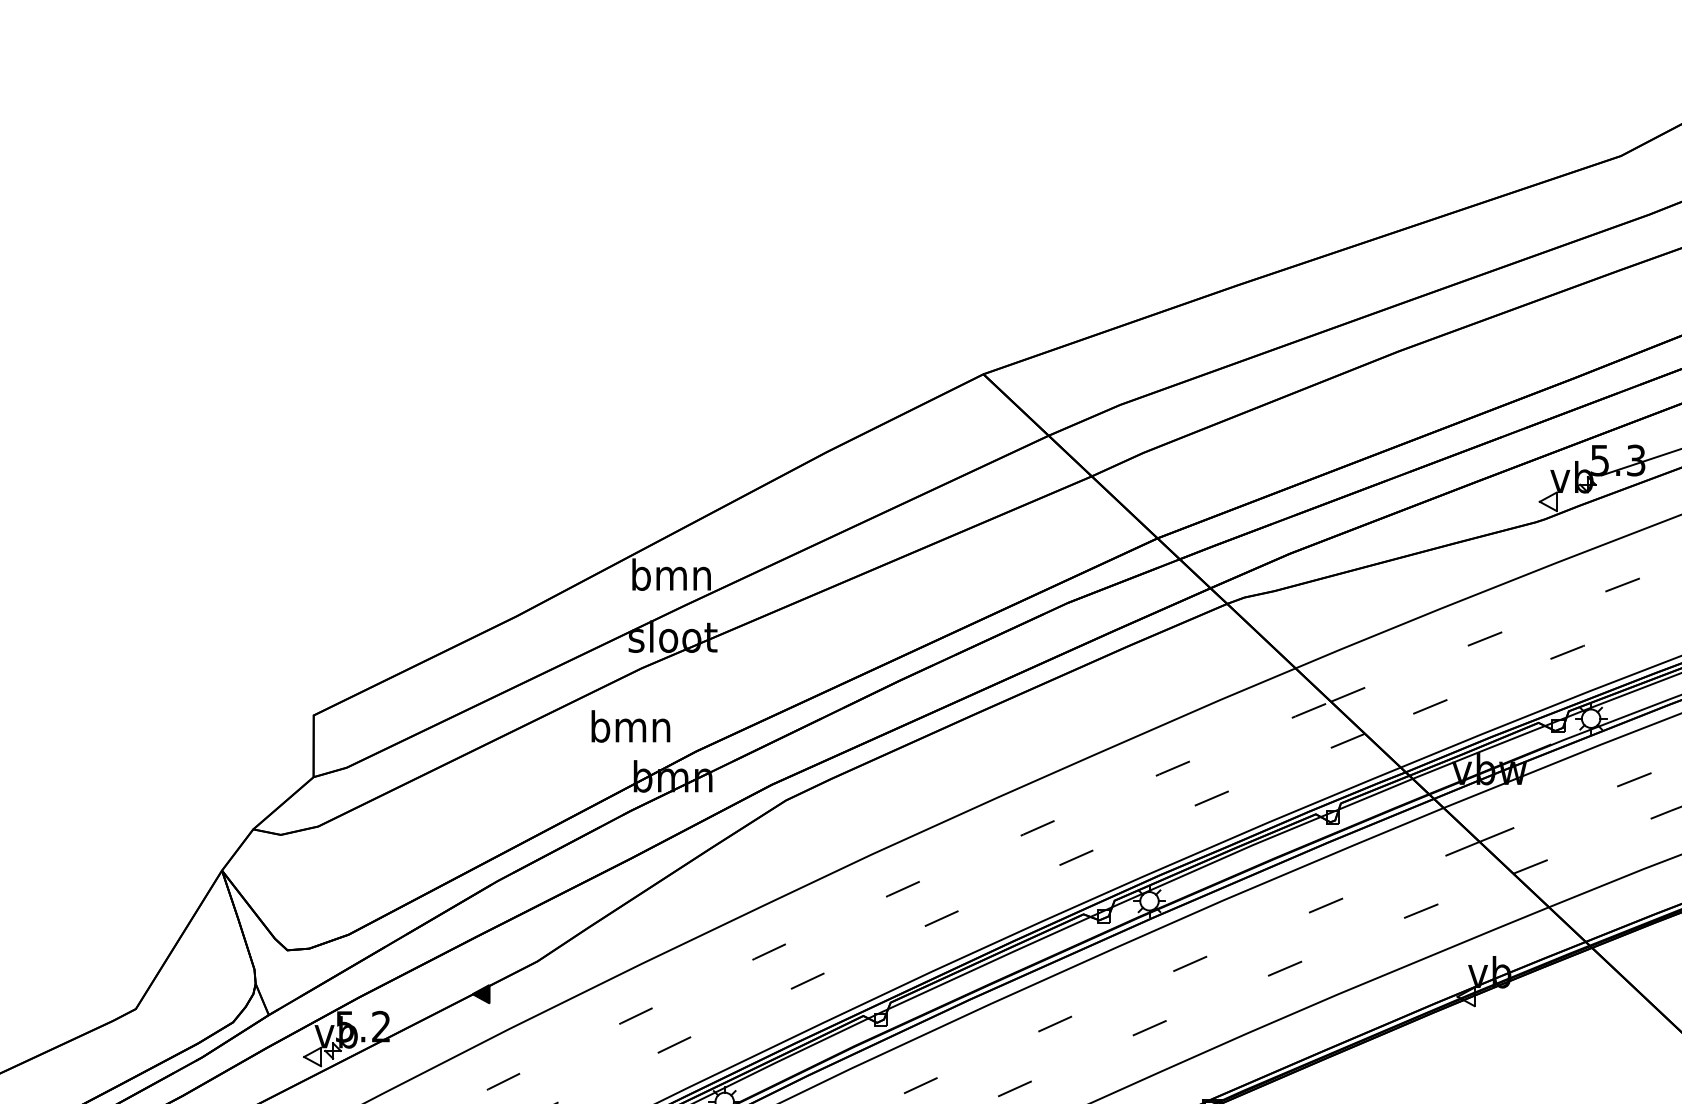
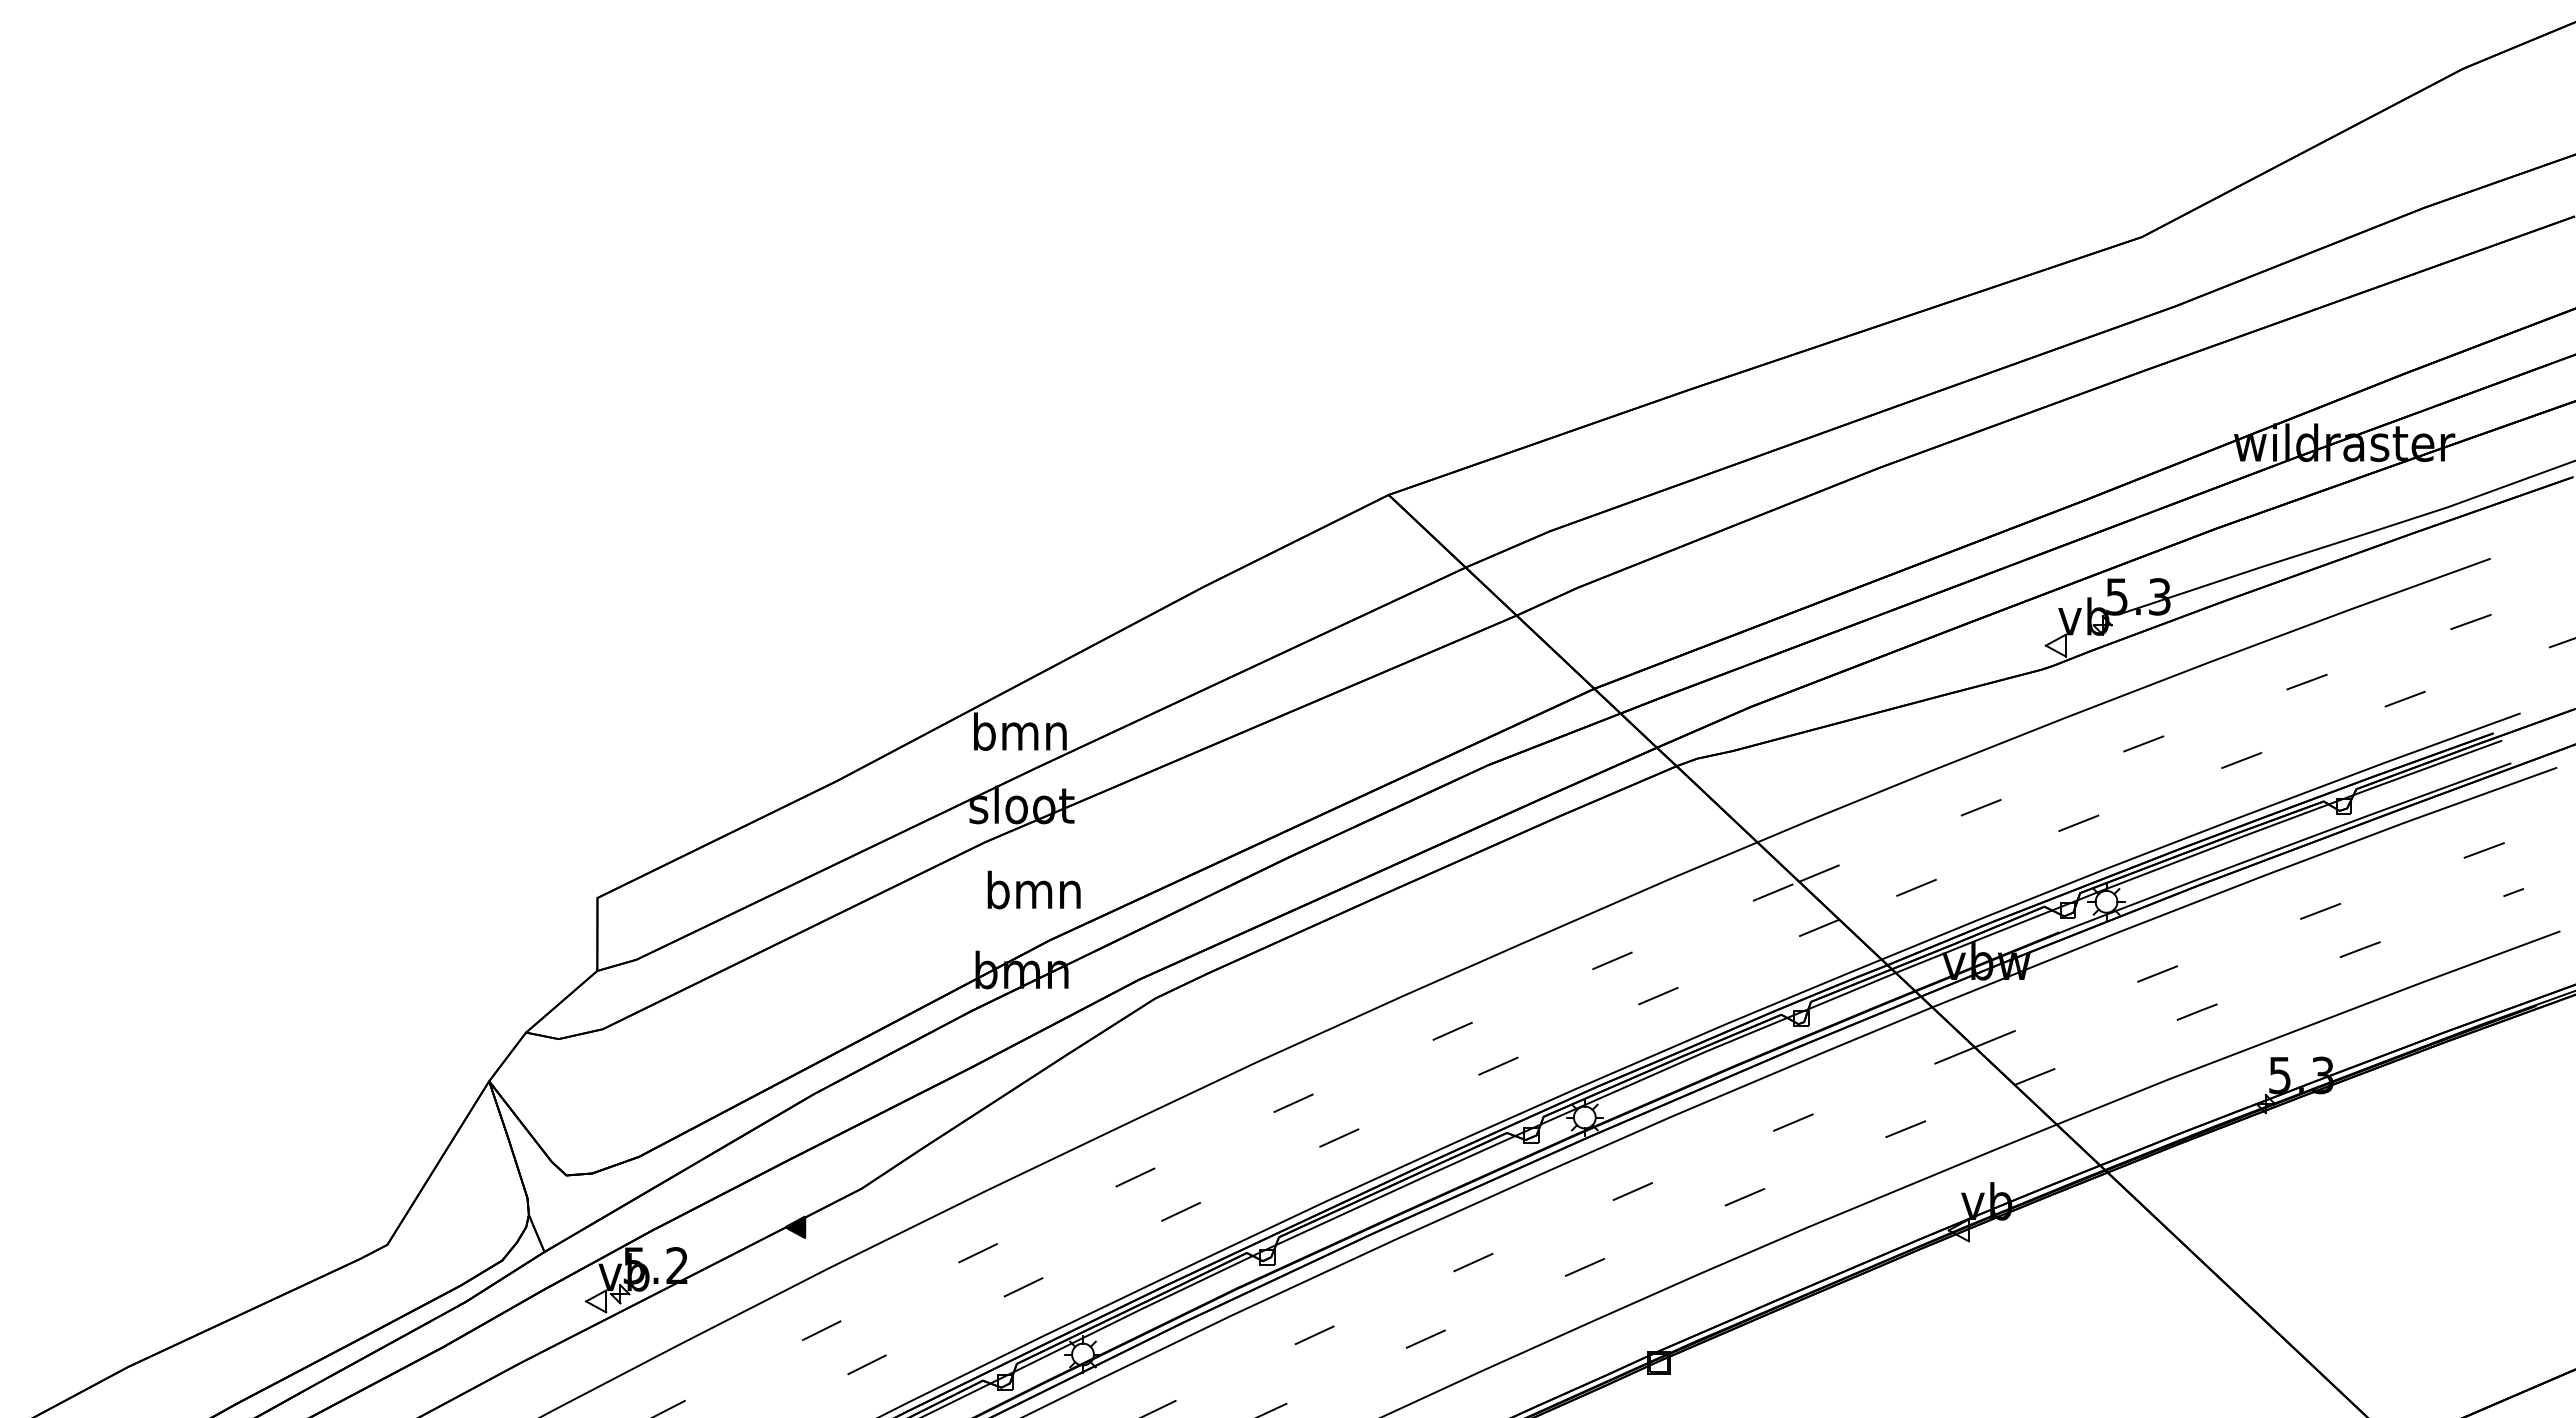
text: (630, 726) -> (1033, 889), moved

